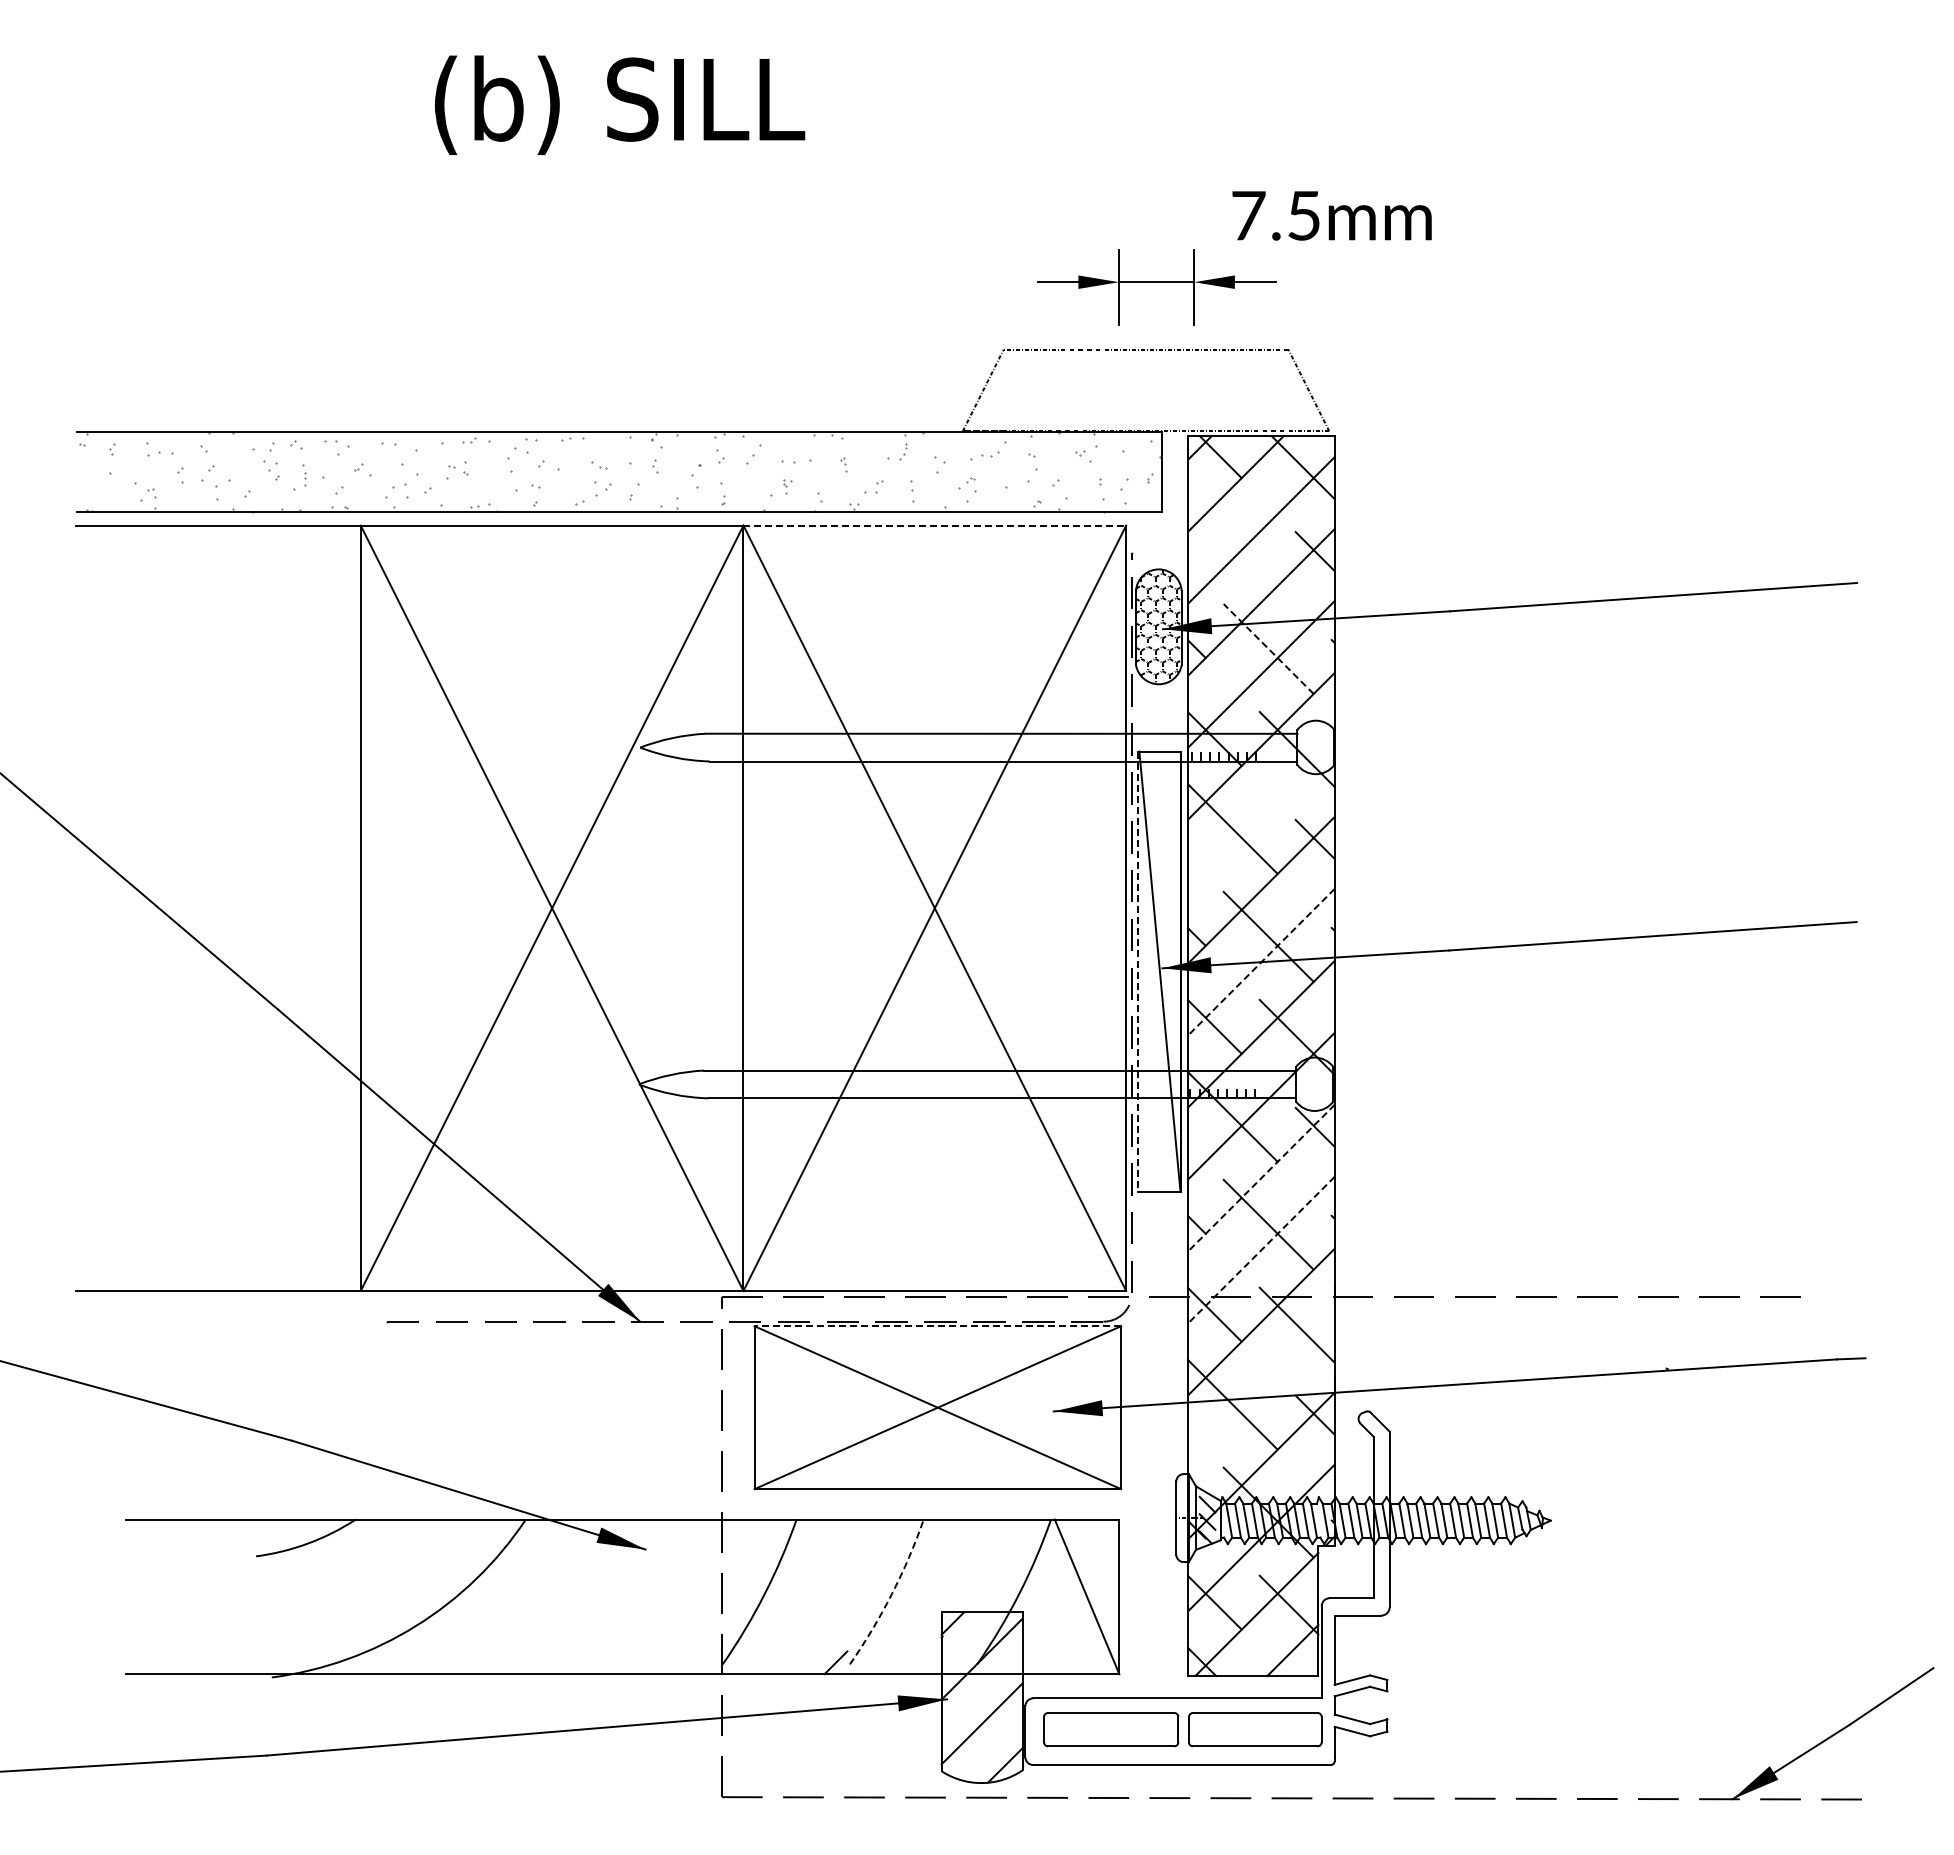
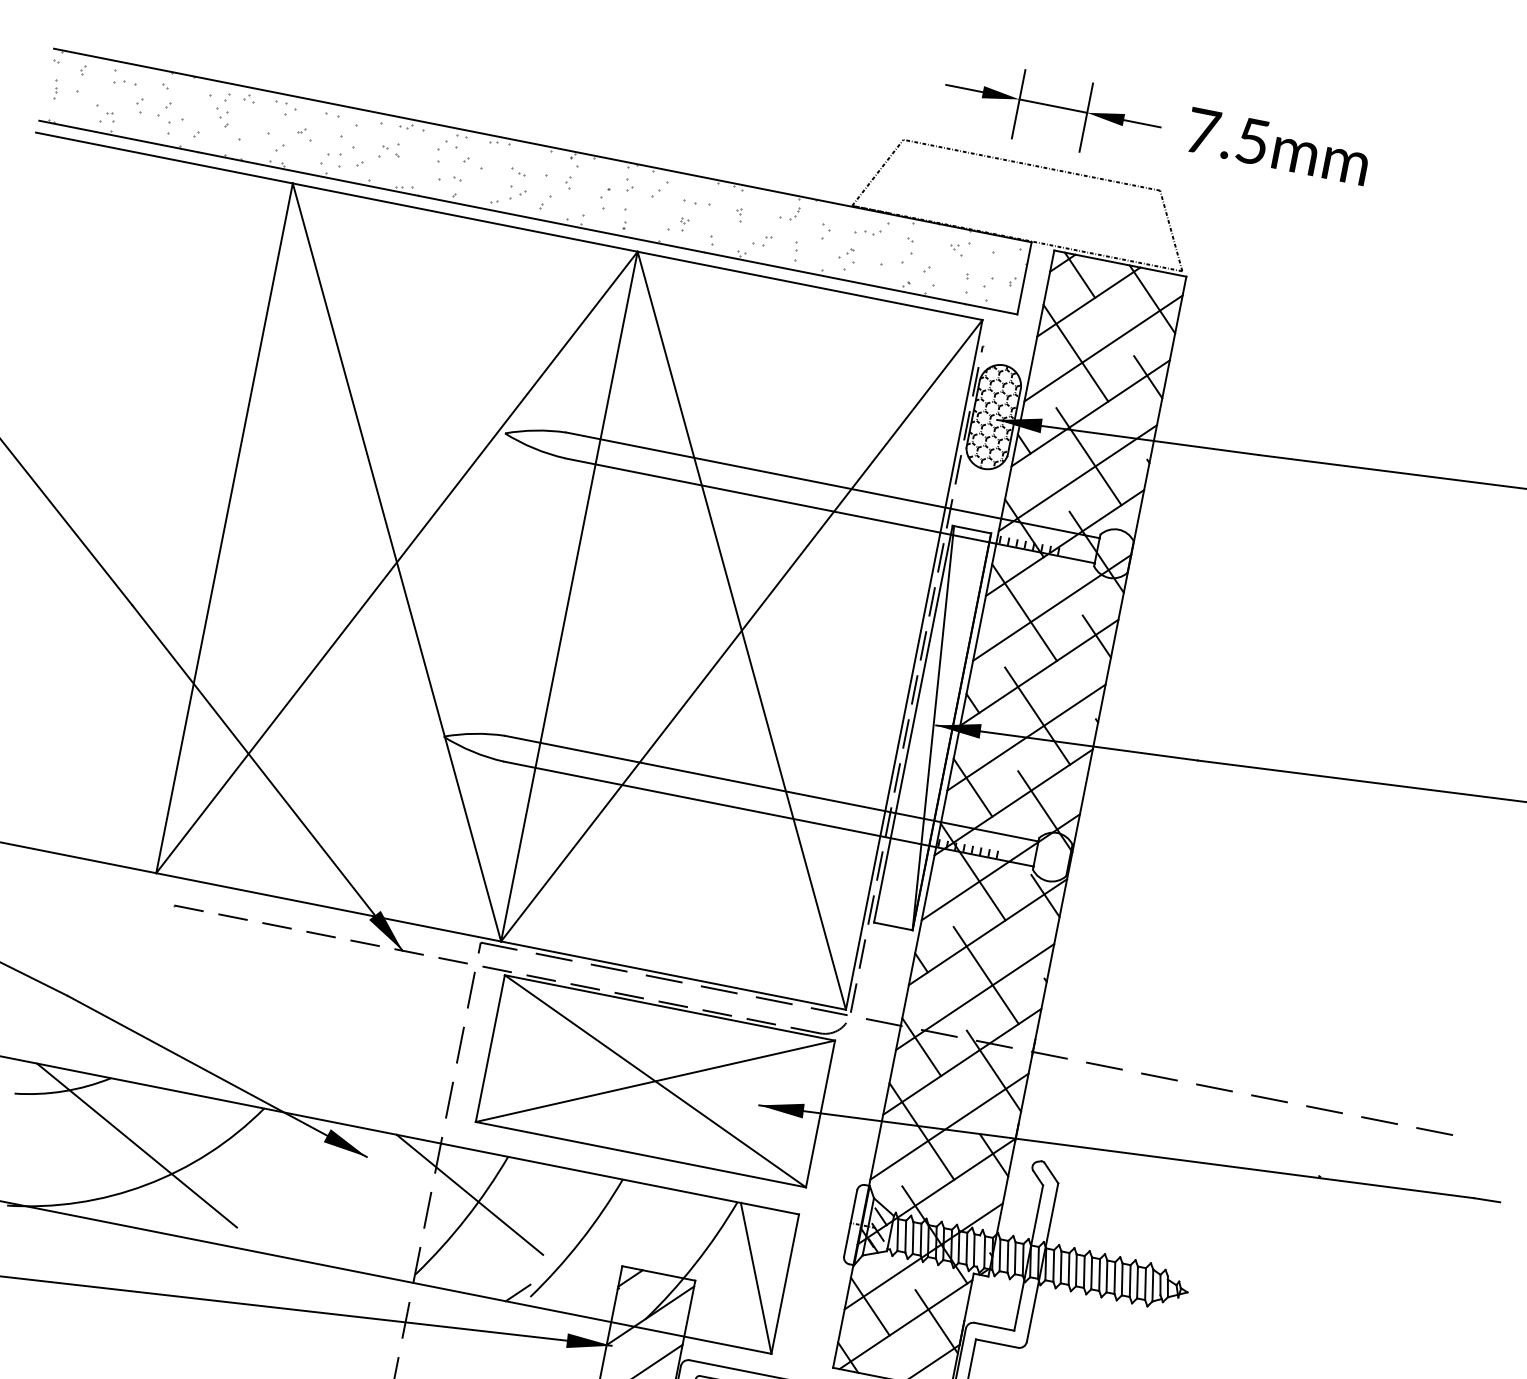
text: (1331, 215) -> (1277, 146), moved
part: (304, 475) -> (55, 89), moved
line: (935, 525) -> (810, 285), dashed -> solid
line: (1232, 541) -> (1075, 353), added
line: (1268, 649) -> (1088, 457), dashed -> solid
line: (1261, 817) -> (1052, 607), added
line: (1261, 962) -> (1026, 737), dashed -> solid
line: (1137, 972) -> (912, 724), dashed -> solid
line: (1261, 1178) -> (987, 932), dashed -> solid
line: (1261, 1250) -> (975, 997), dashed -> solid
line: (937, 1326) -> (669, 1008), dashed -> solid
line: (1261, 1393) -> (949, 1126), added
line: (763, 1567) -> (469, 1194), added
line: (397, 1585) -> (136, 1145), added
arc: (891, 1594) -> (580, 1241), dashed -> solid

